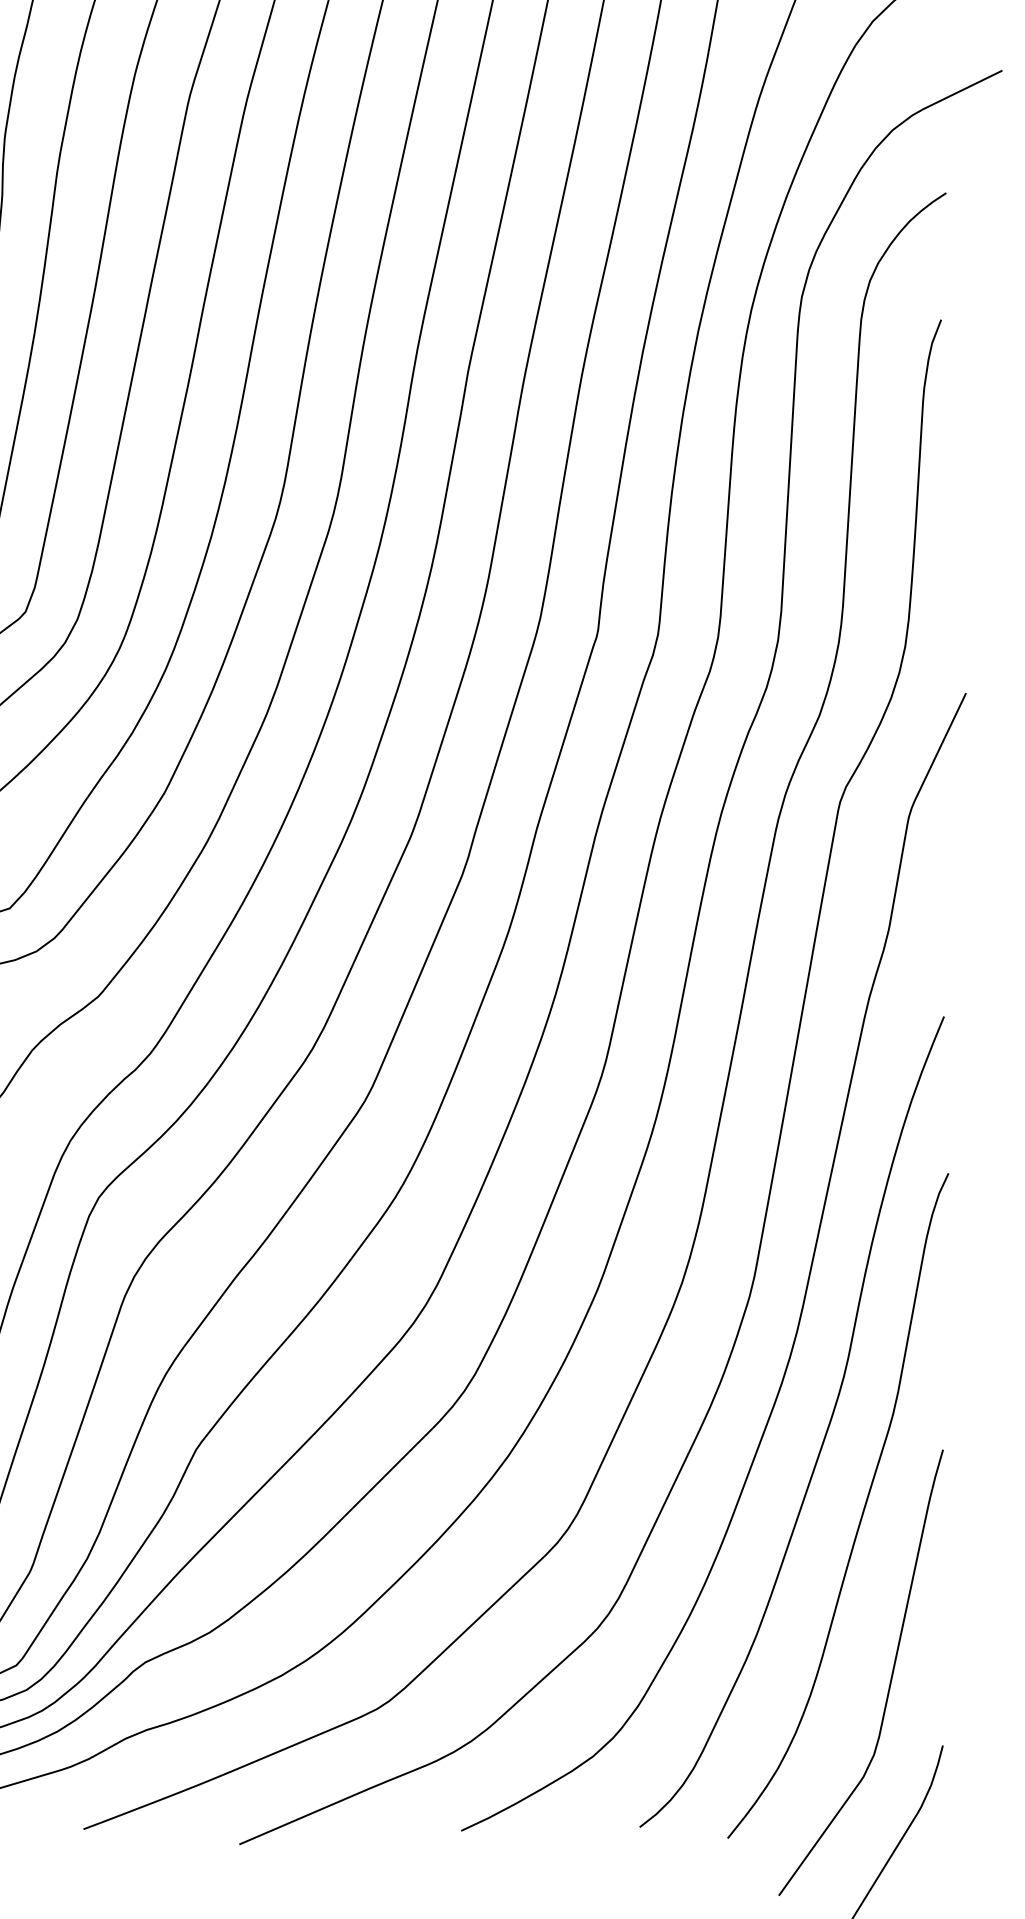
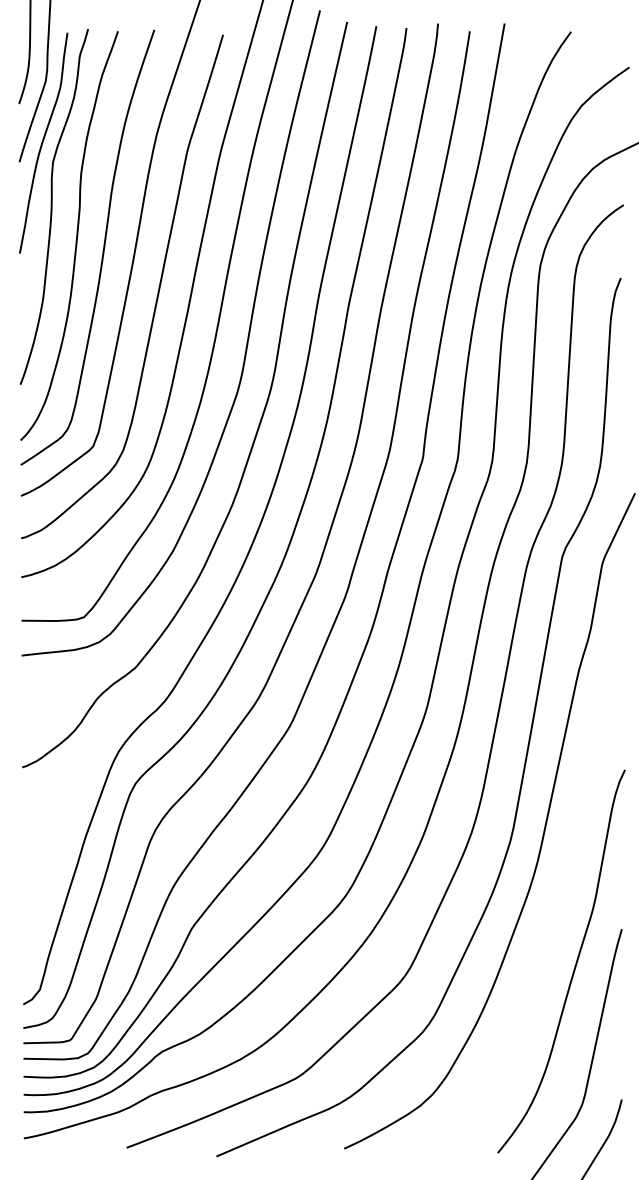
curve: (824, 1433) -> (553, 919), removed

